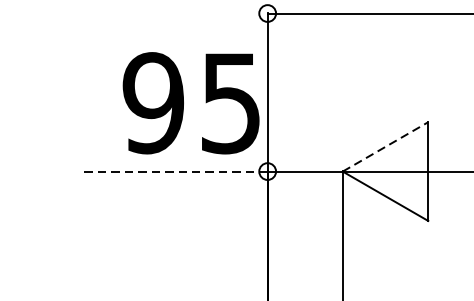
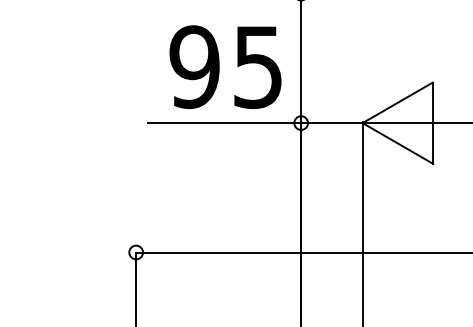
text: (191, 103) -> (225, 67), moved
line: (386, 146) -> (398, 102), dashed -> solid
line: (174, 172) -> (224, 123), dashed -> solid

